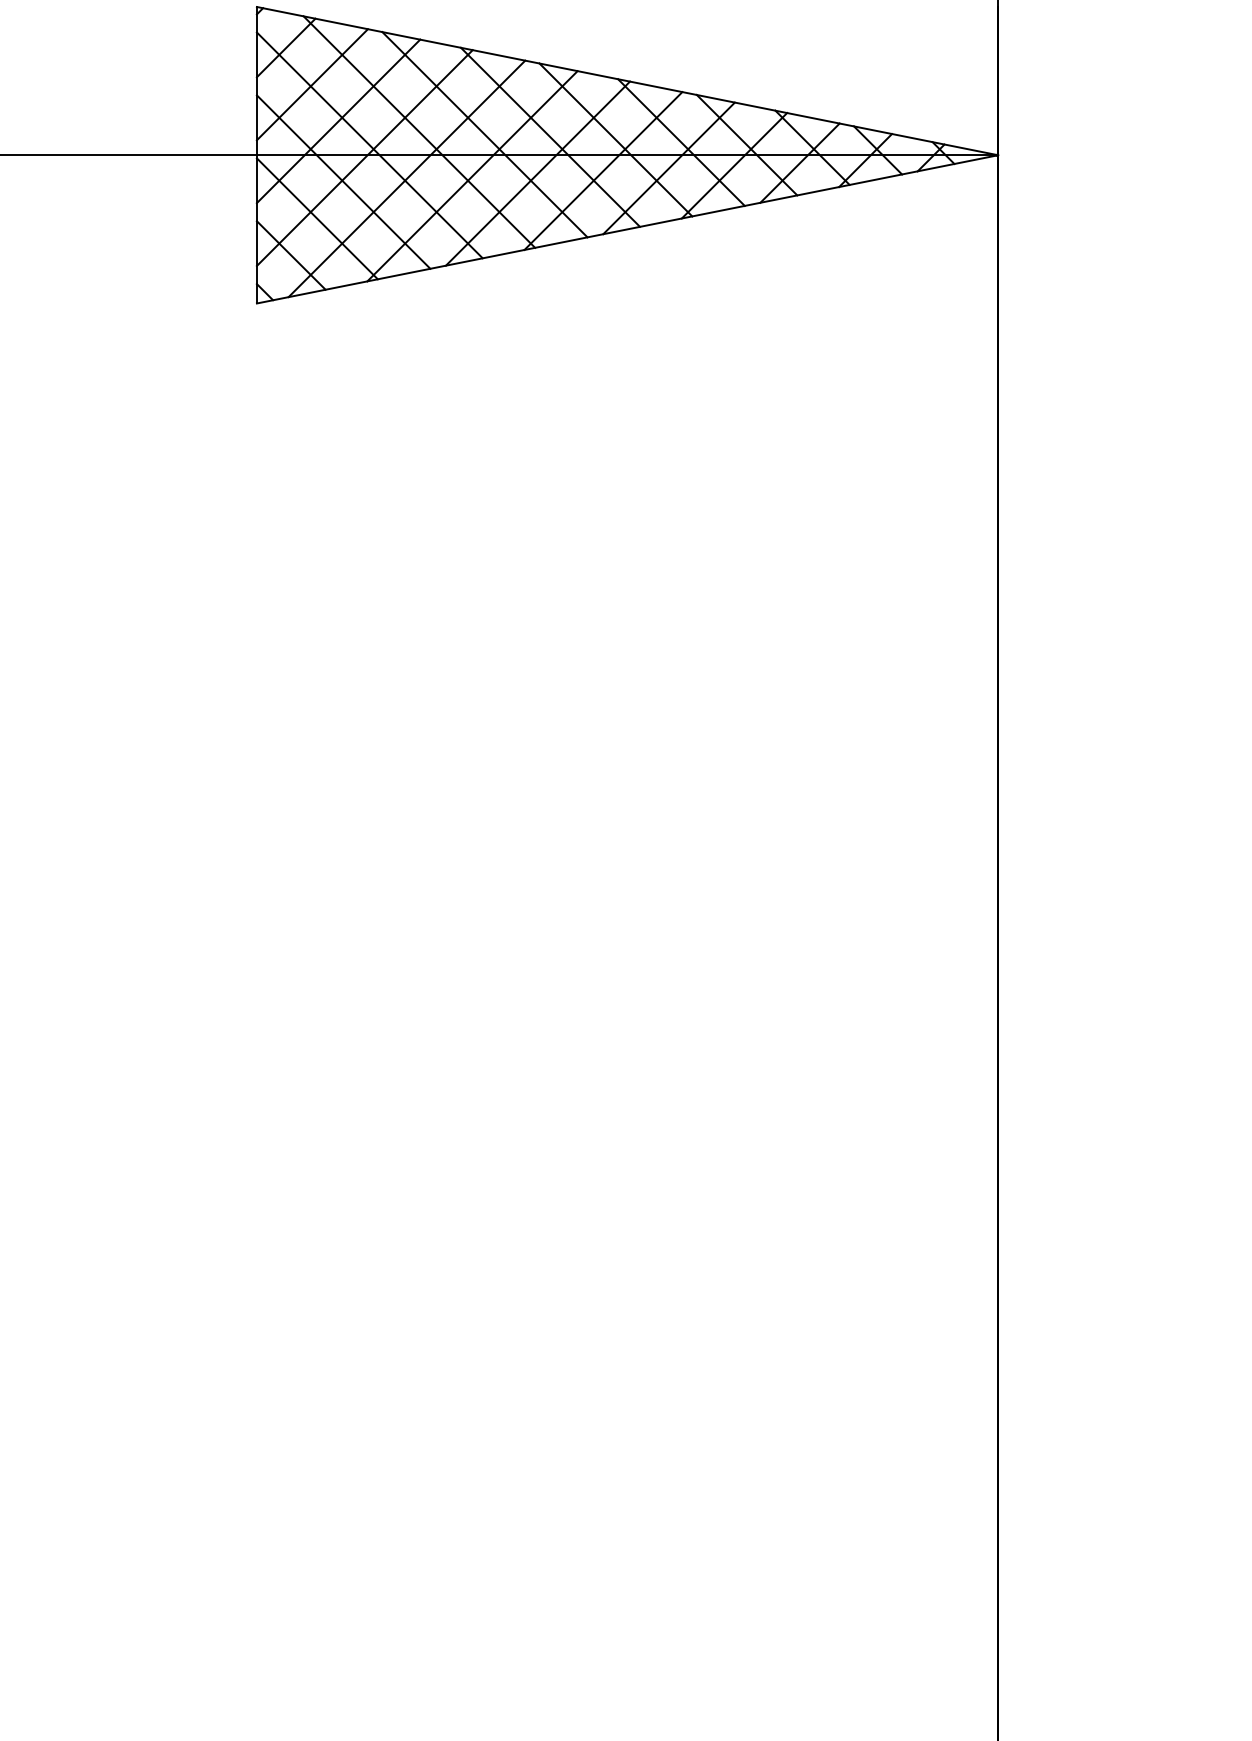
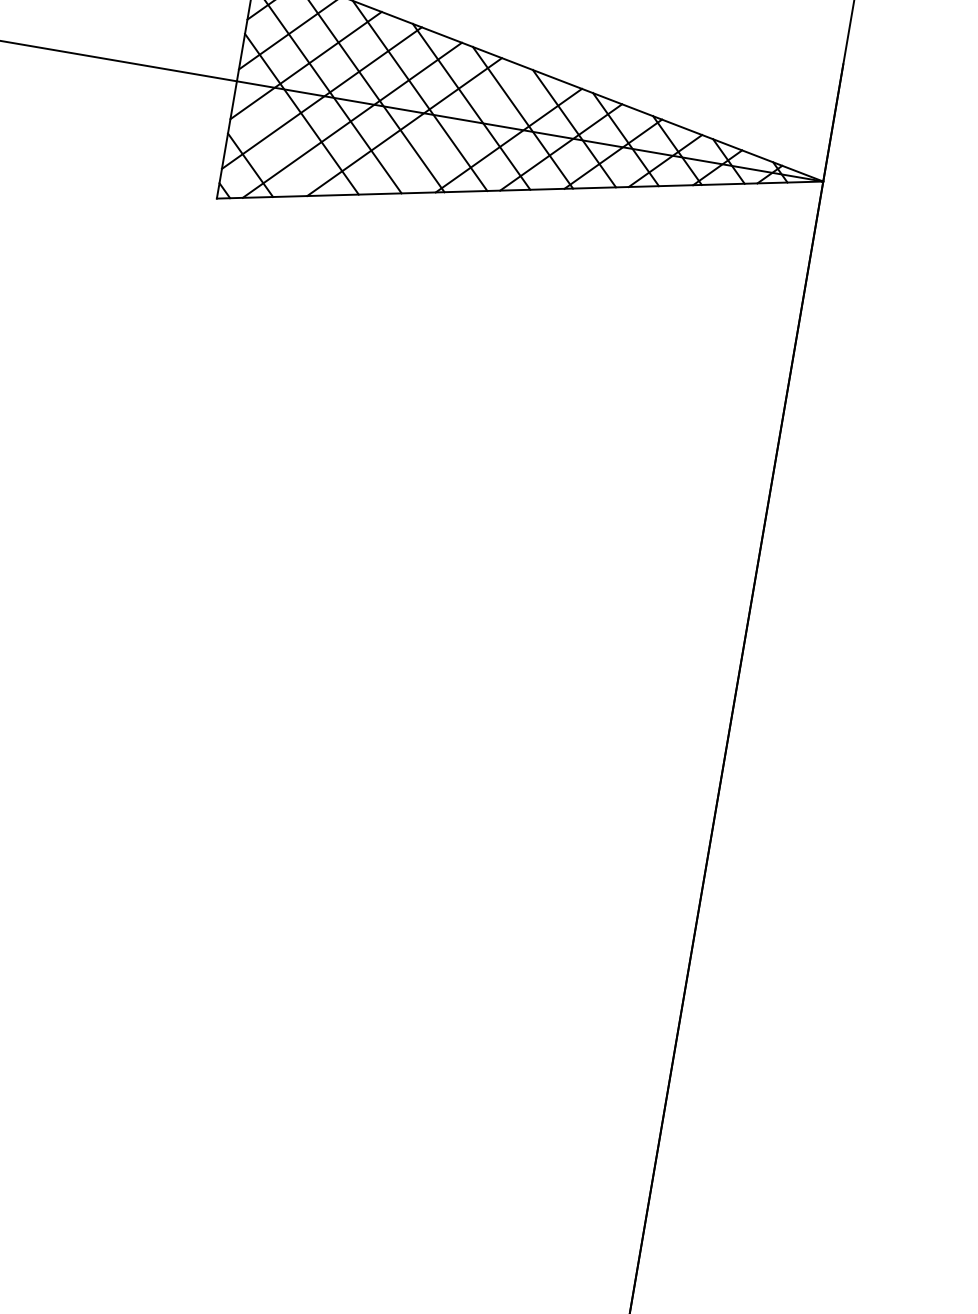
line: (537, 173) -> (456, 133), removed
line: (316, 218) -> (275, 139), removed

